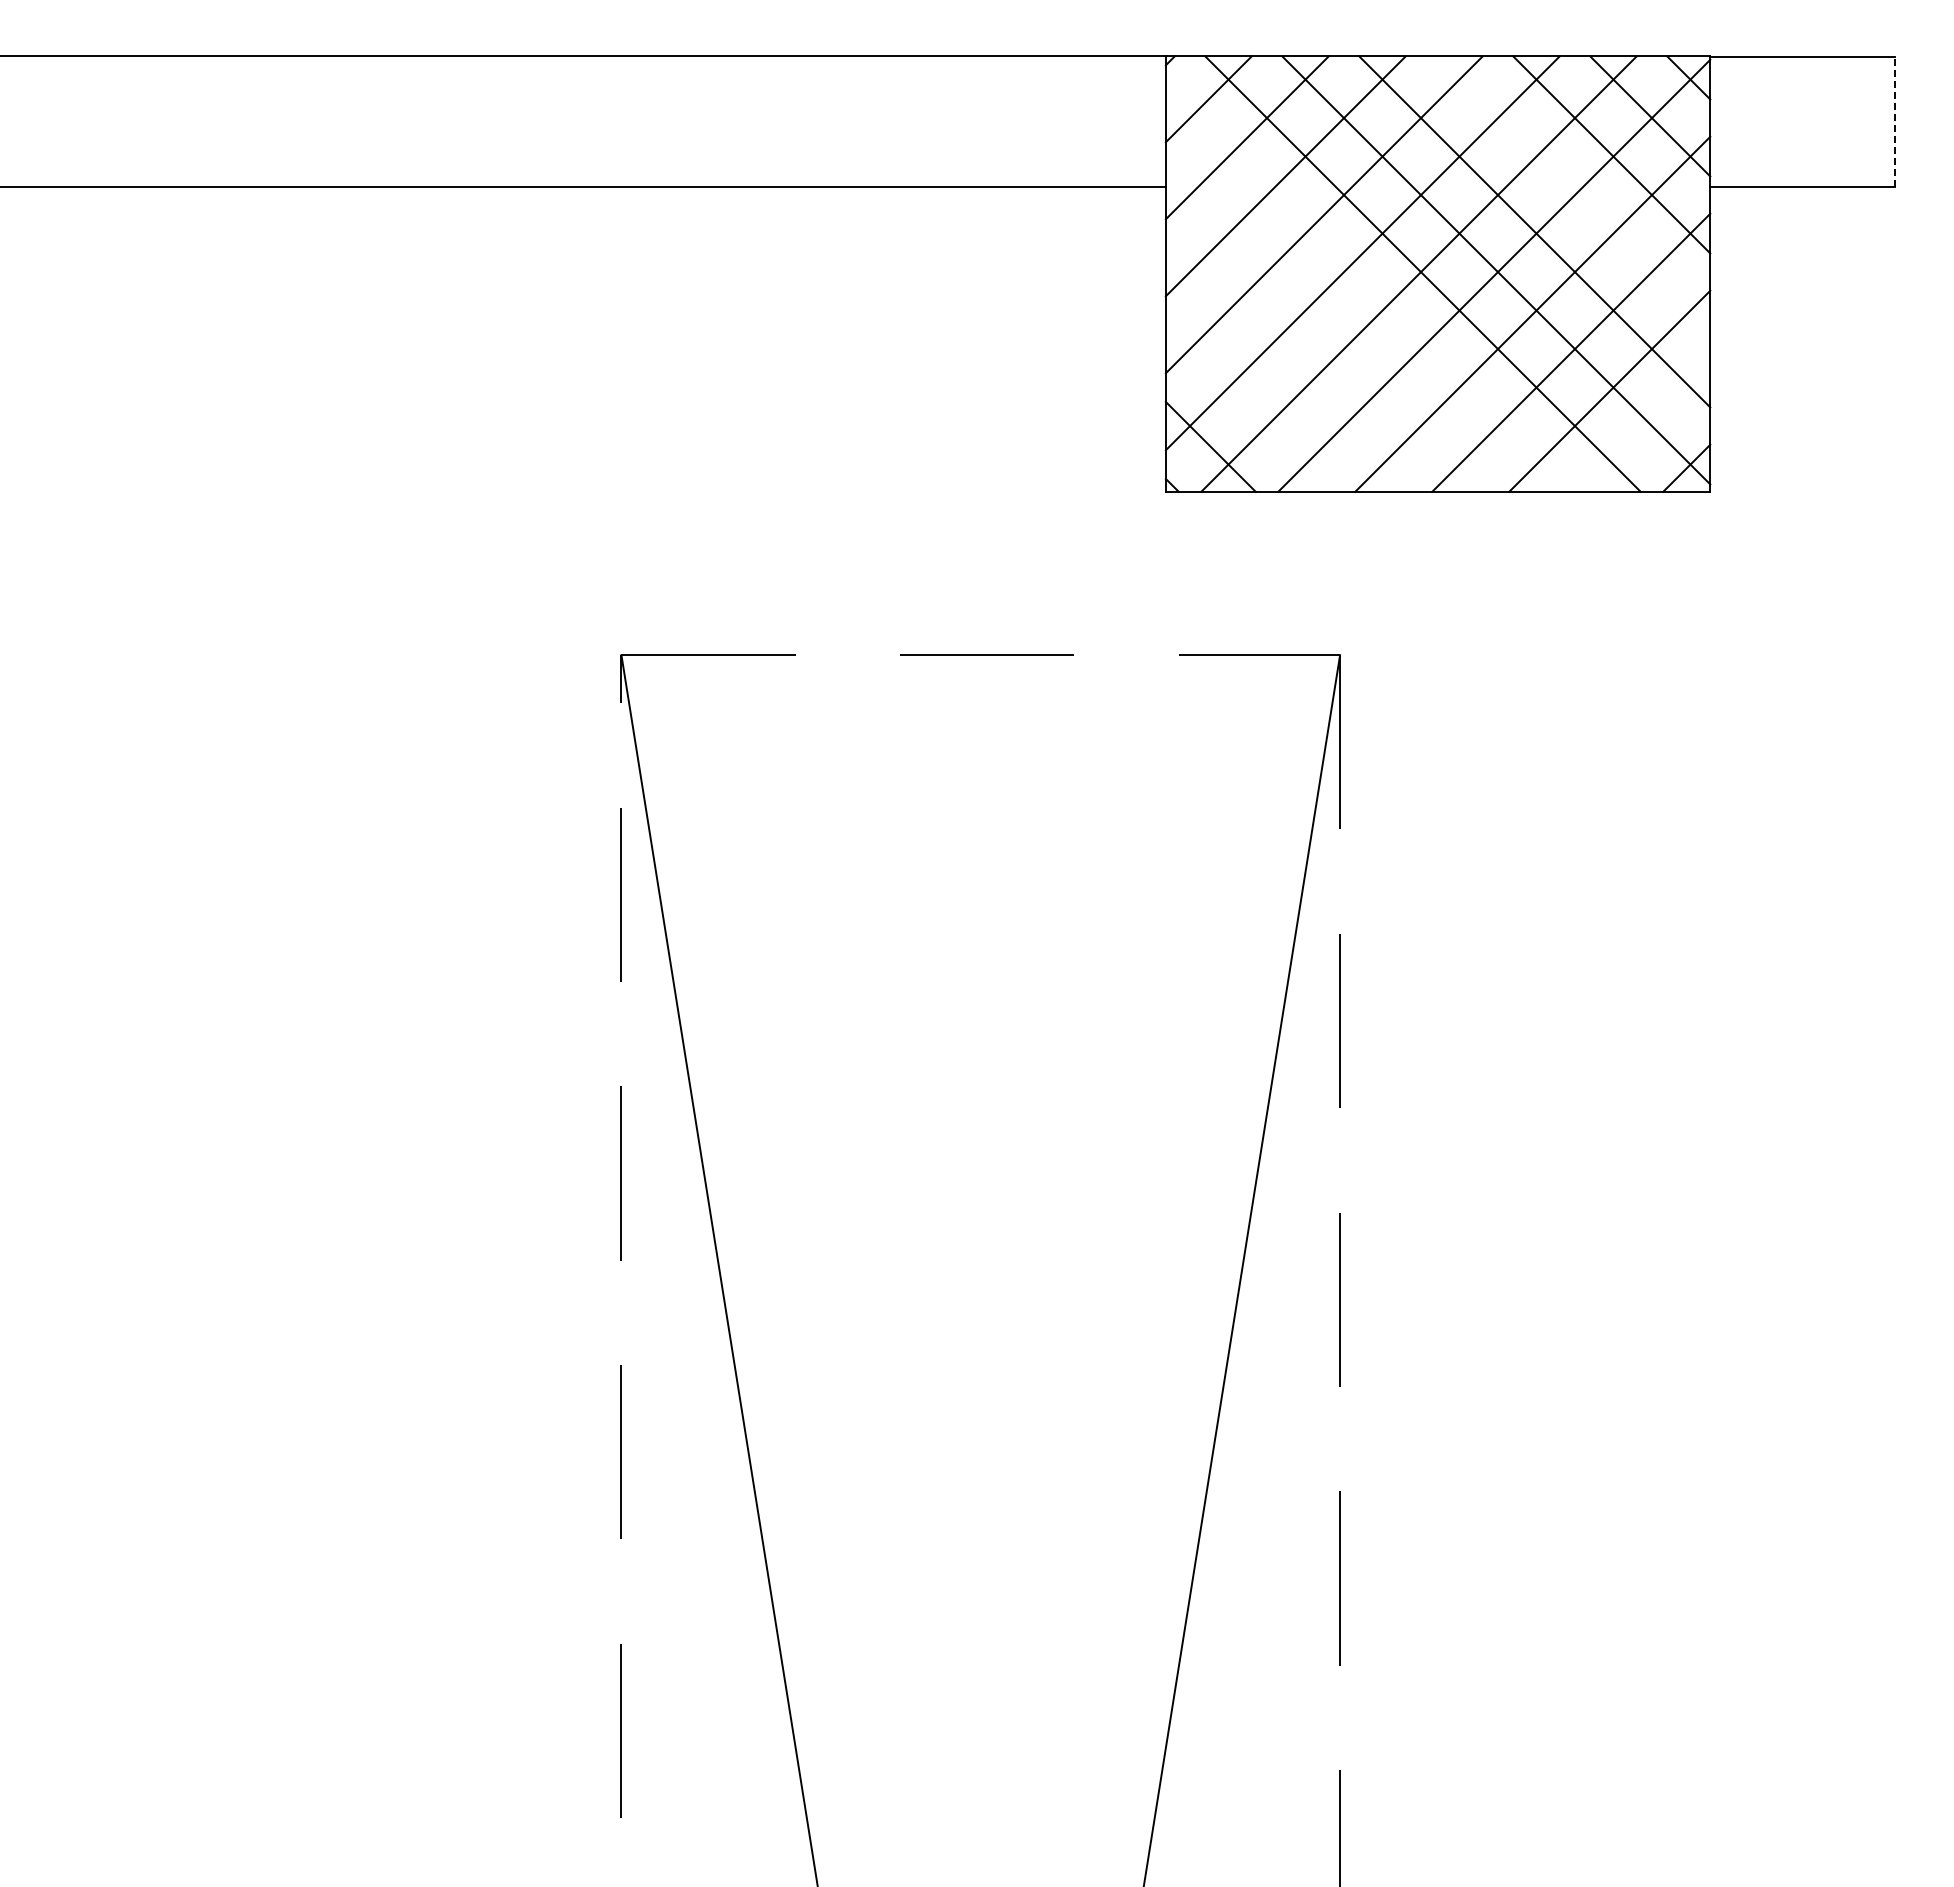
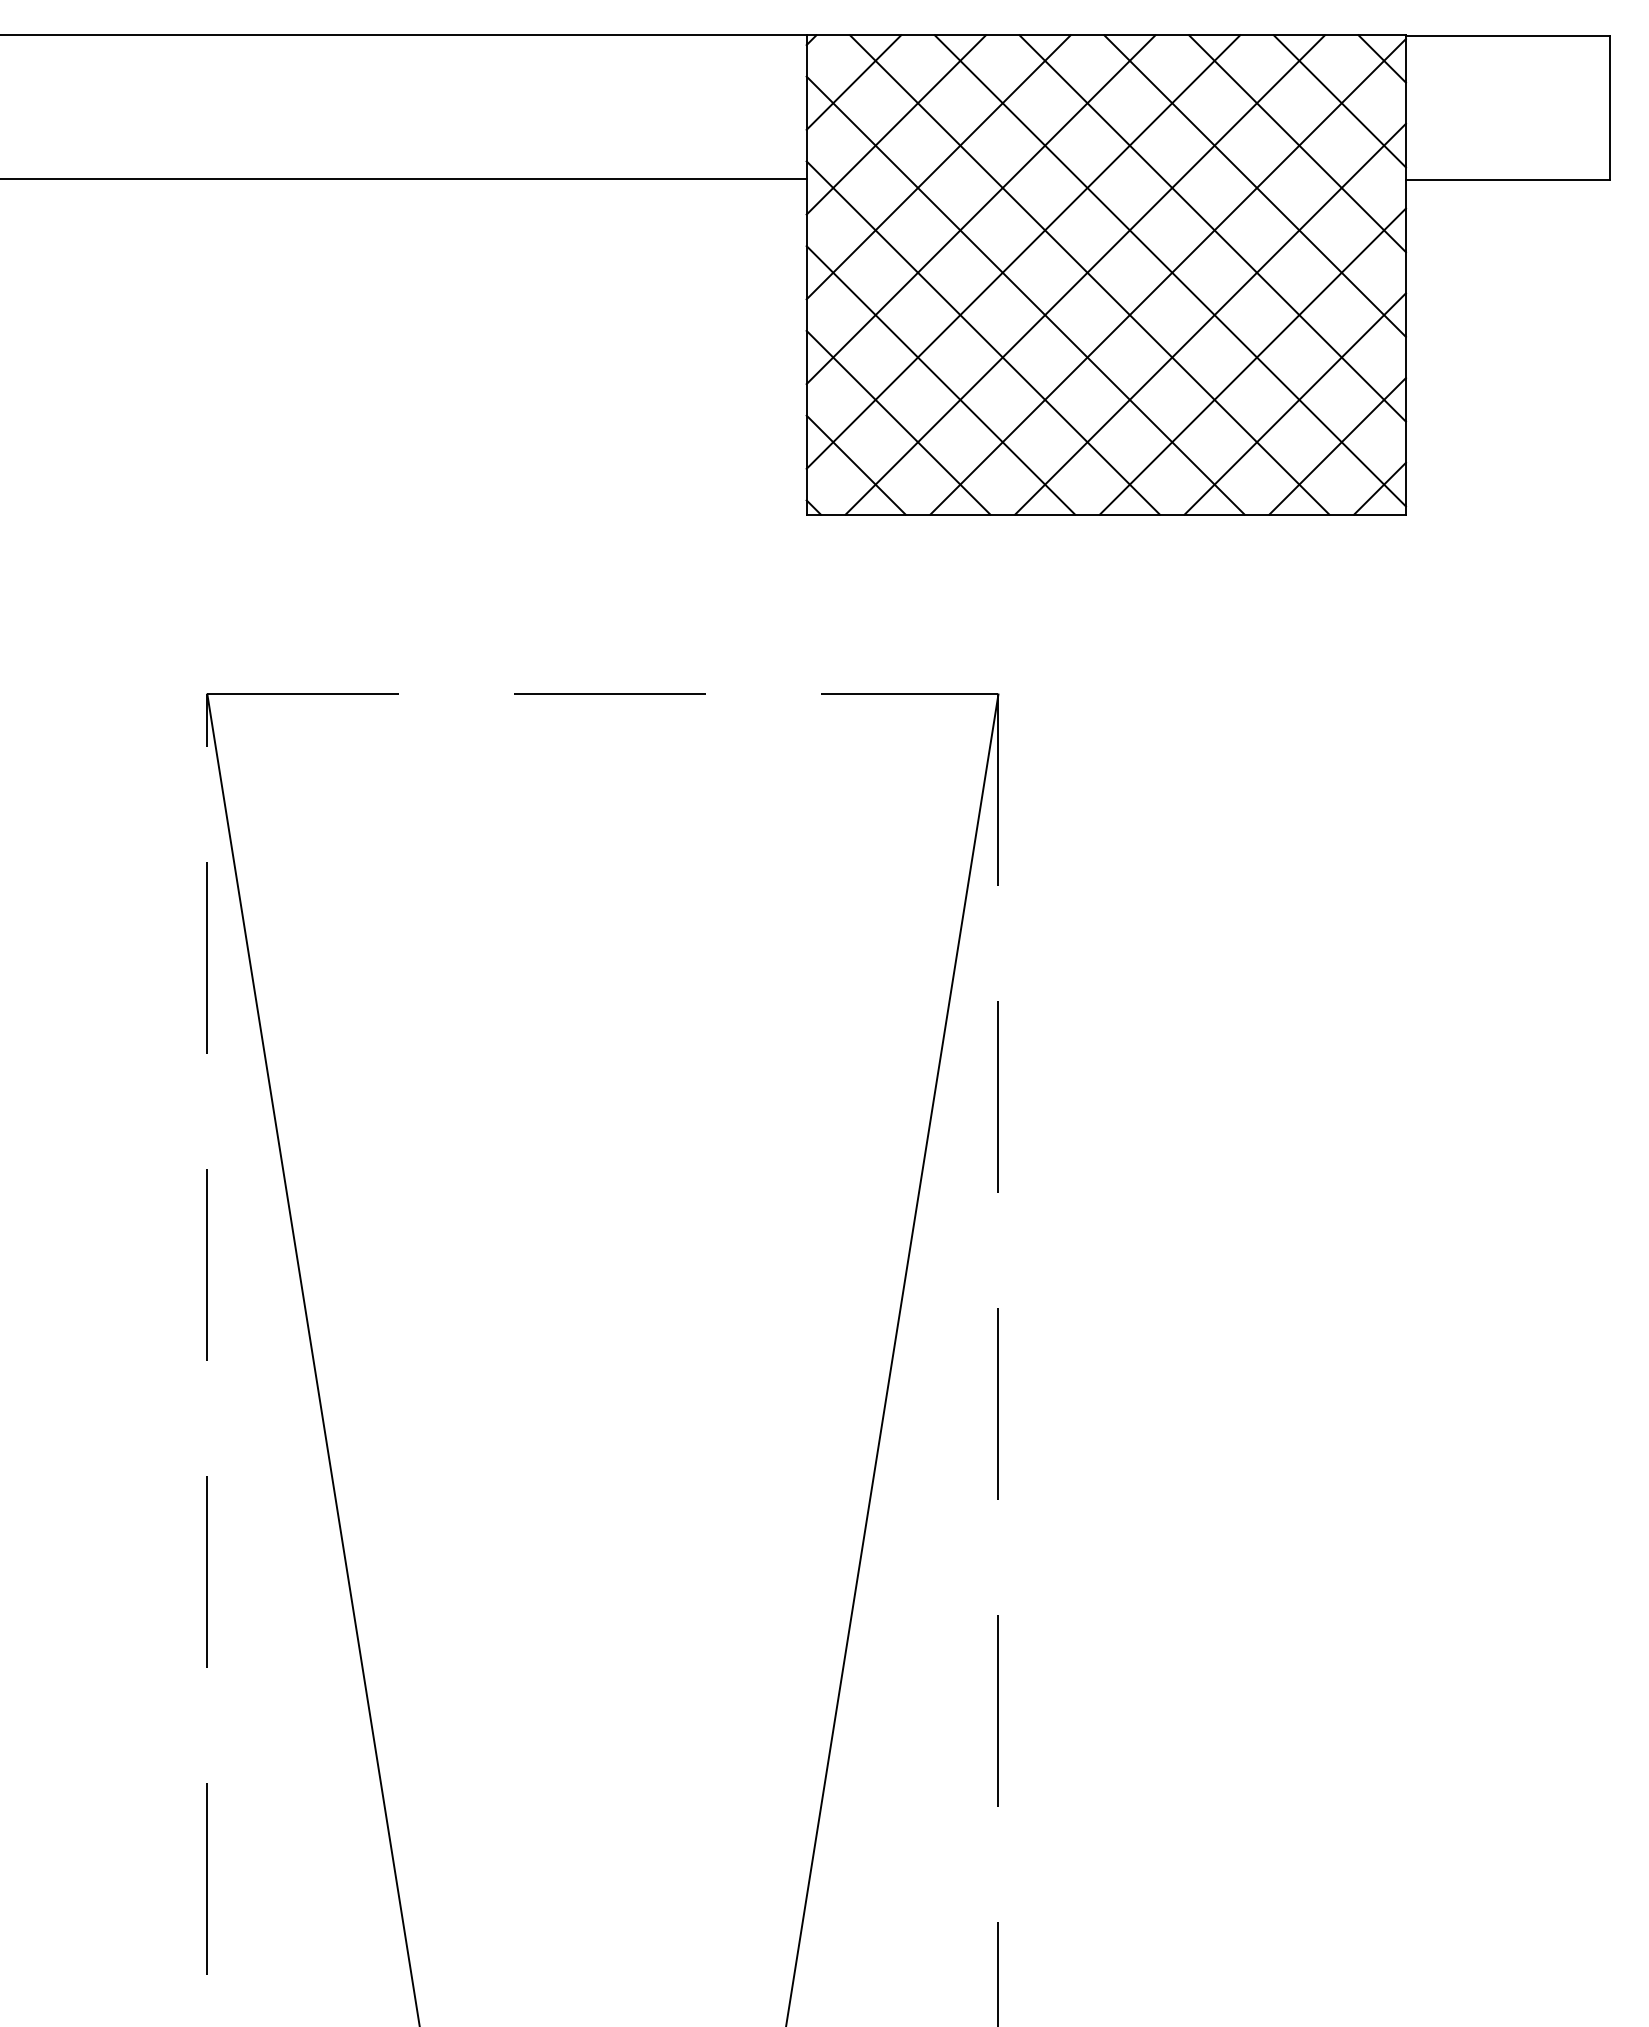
line: (1895, 121) -> (1609, 106), dashed -> solid
line: (1573, 193) -> (1255, 186), added
line: (1364, 292) -> (1025, 295), added
line: (1325, 330) -> (982, 337), added
line: (1287, 369) -> (940, 379), added
line: (1248, 407) -> (897, 421), added
line: (1648, 429) -> (1337, 446), added

